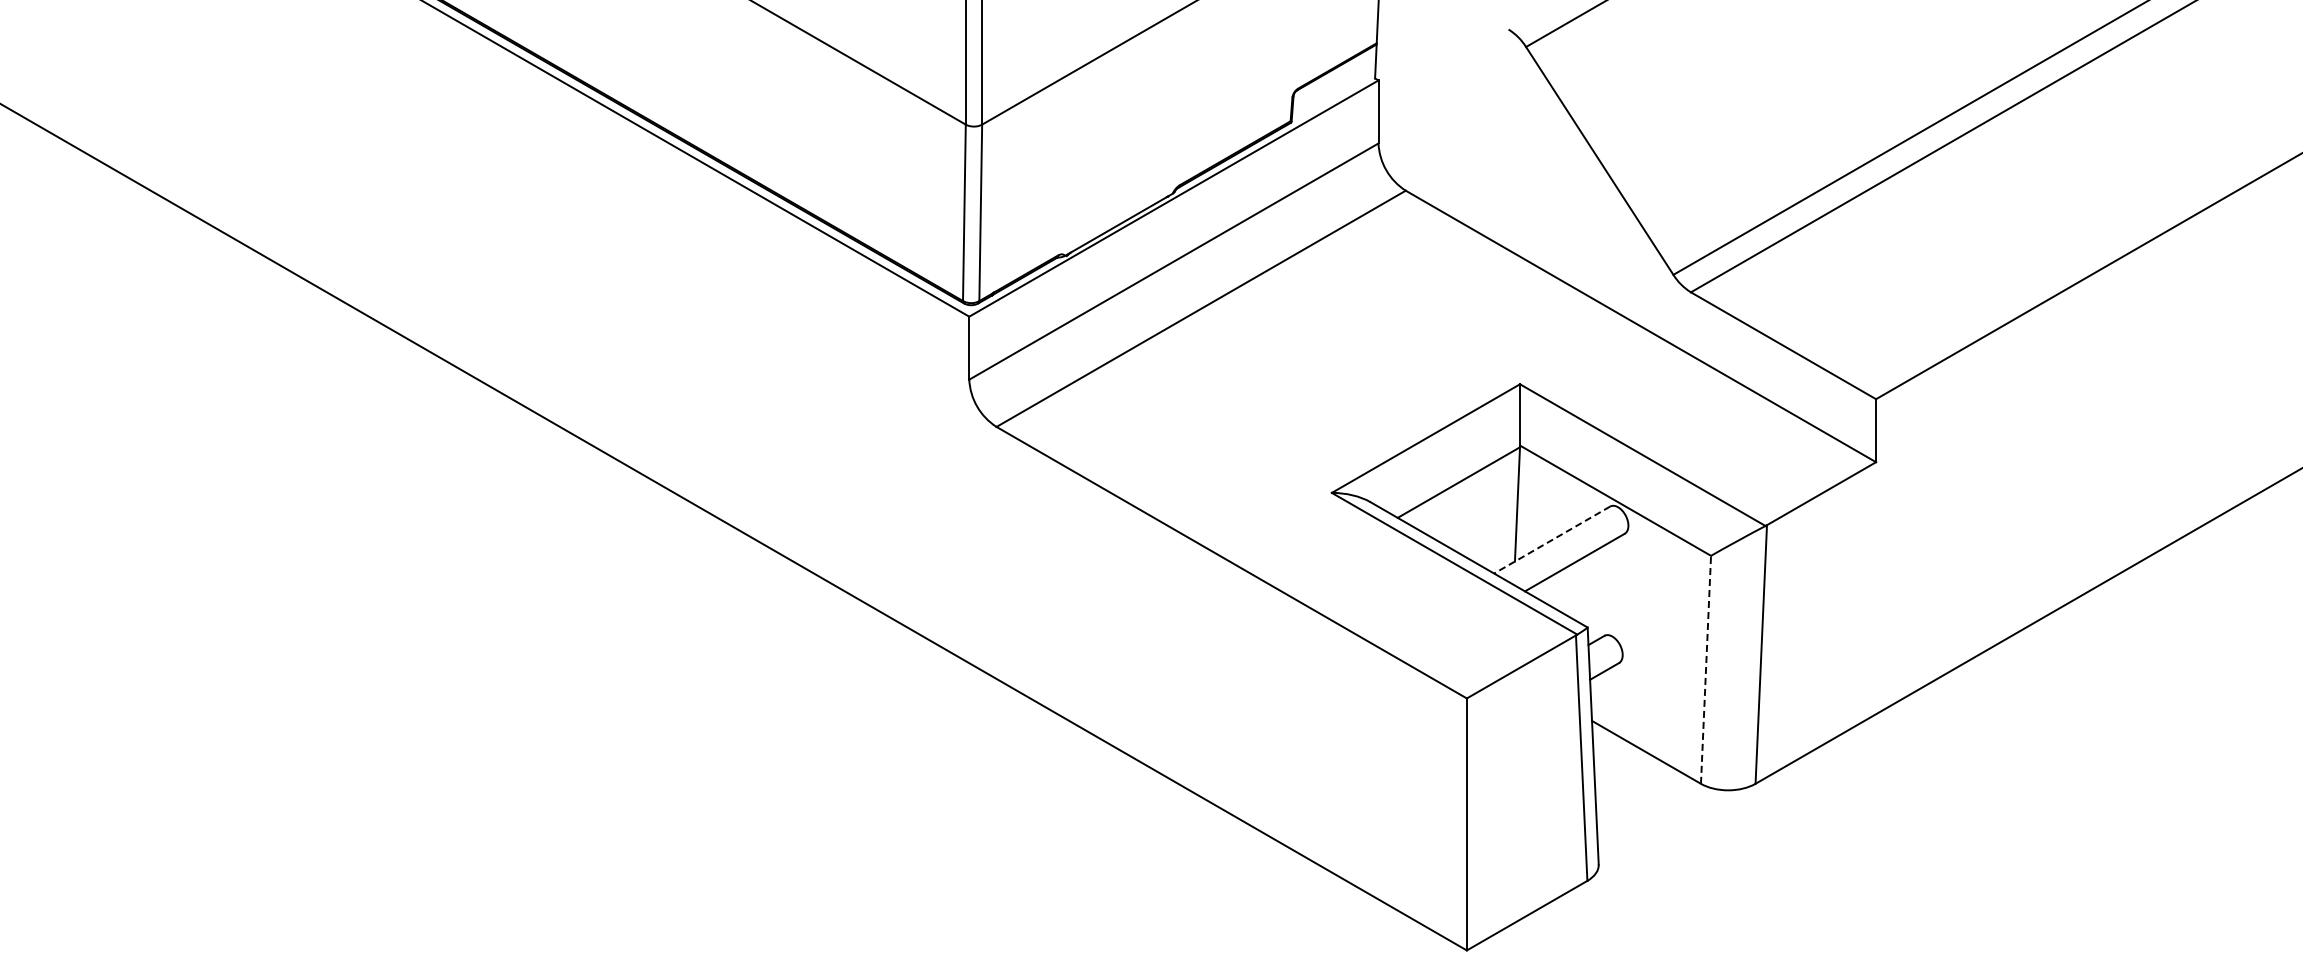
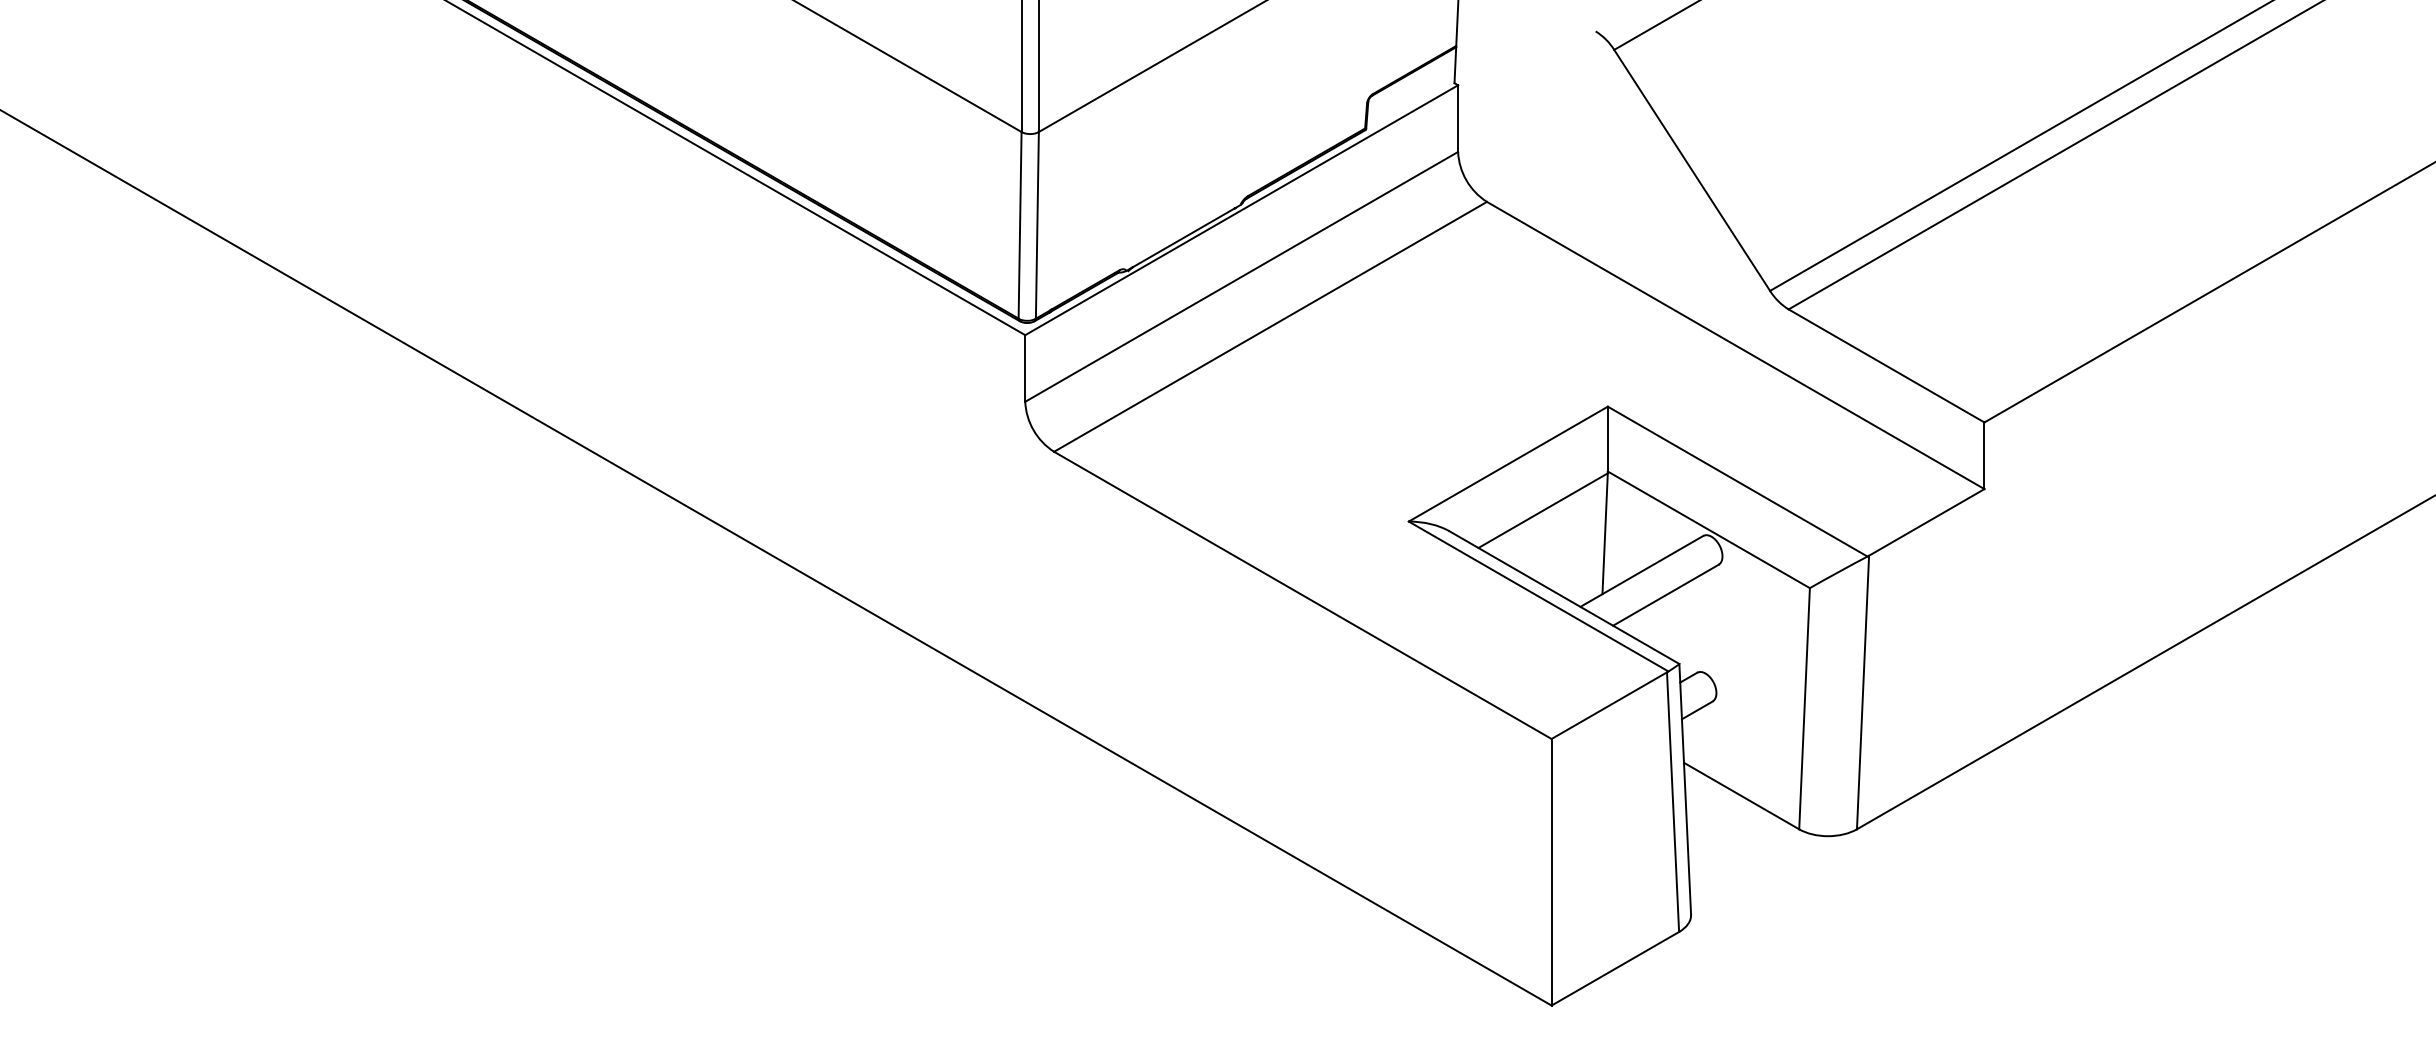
line: (1552, 540) -> (1642, 571), dashed -> solid
line: (1706, 669) -> (1805, 708), dashed -> solid

